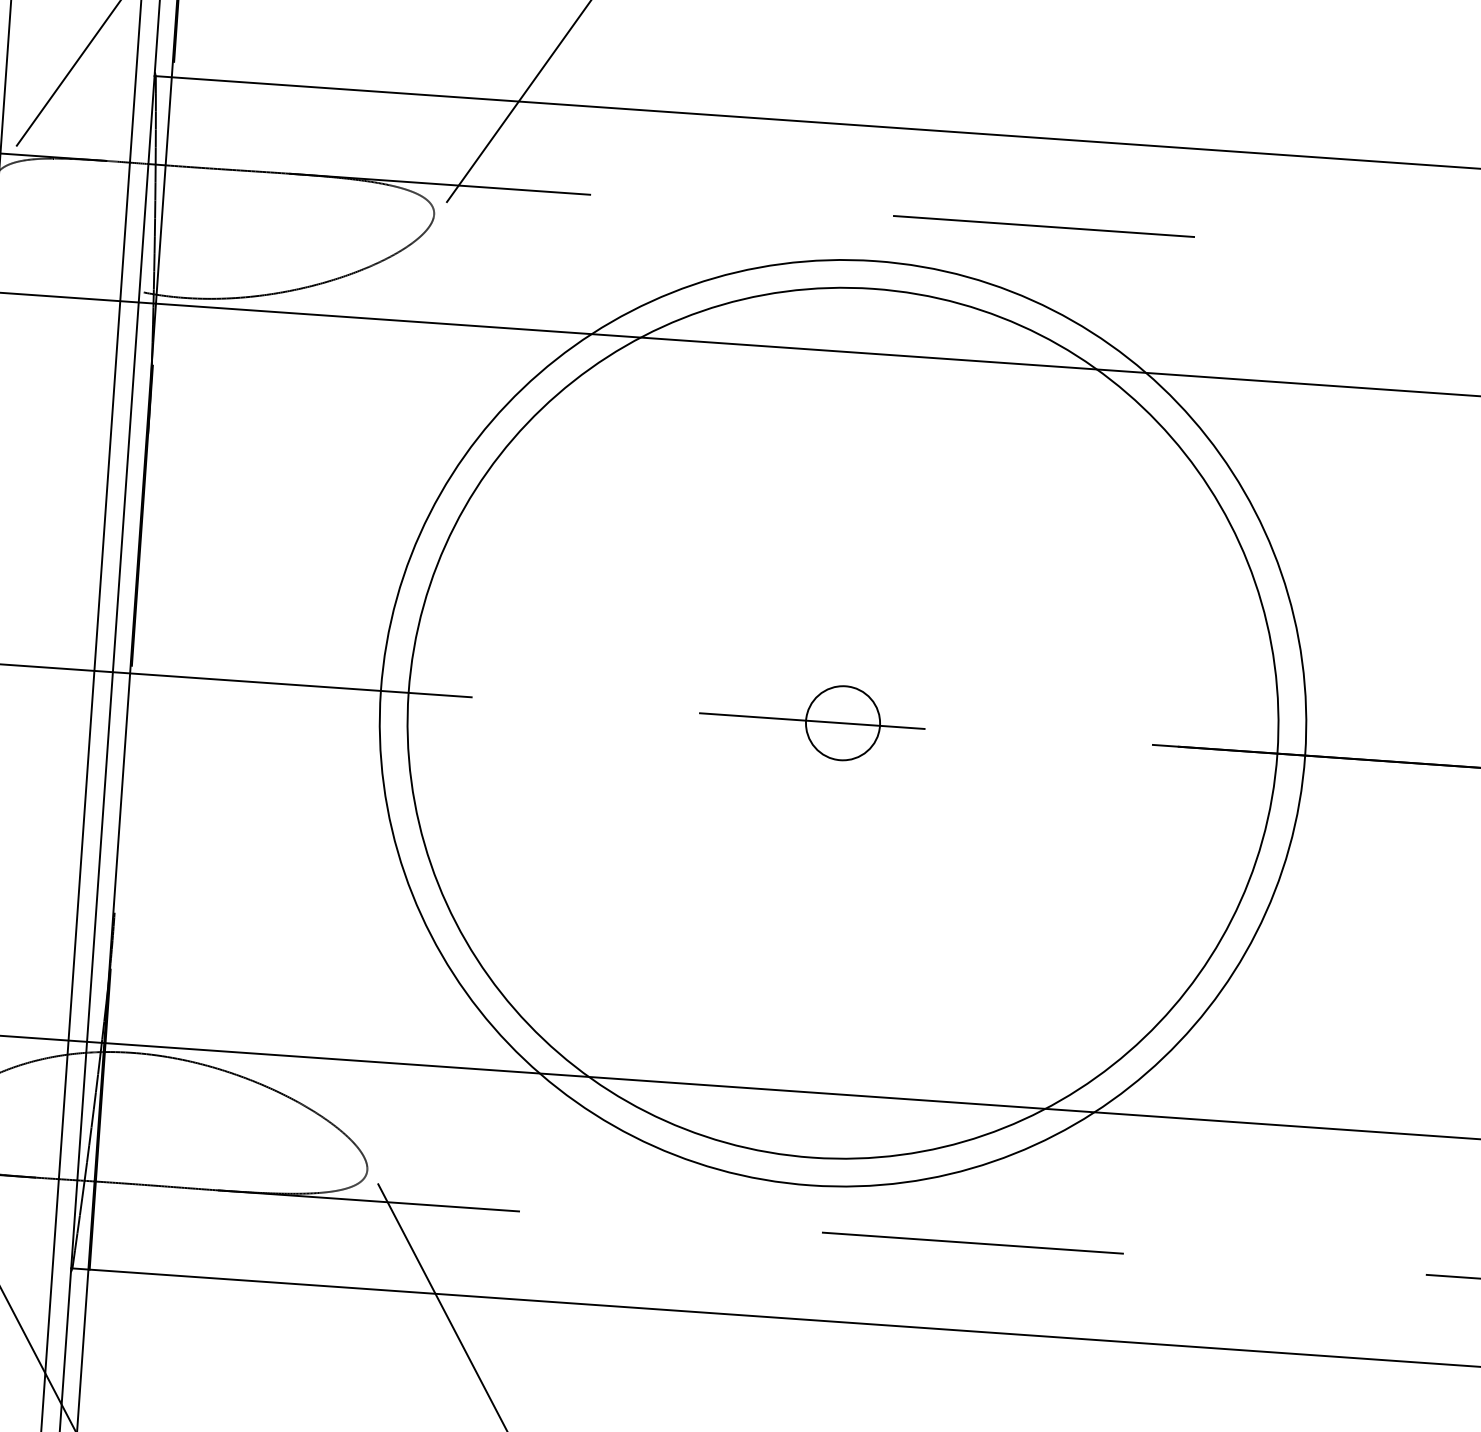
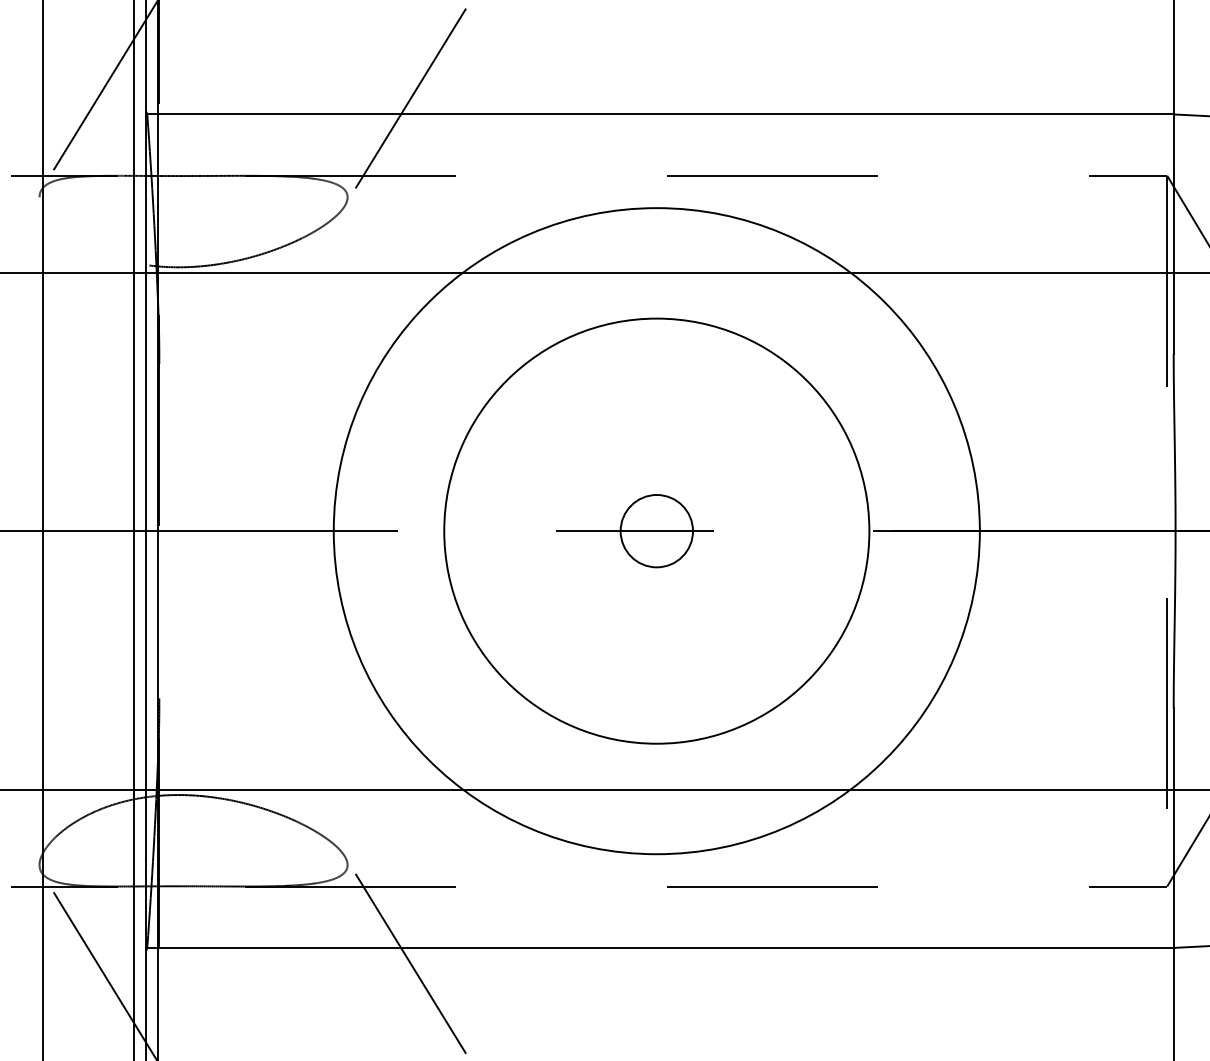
circle: (842, 722) -> (656, 530), size x0.7
circle: (842, 723) -> (656, 531), size x1.4

